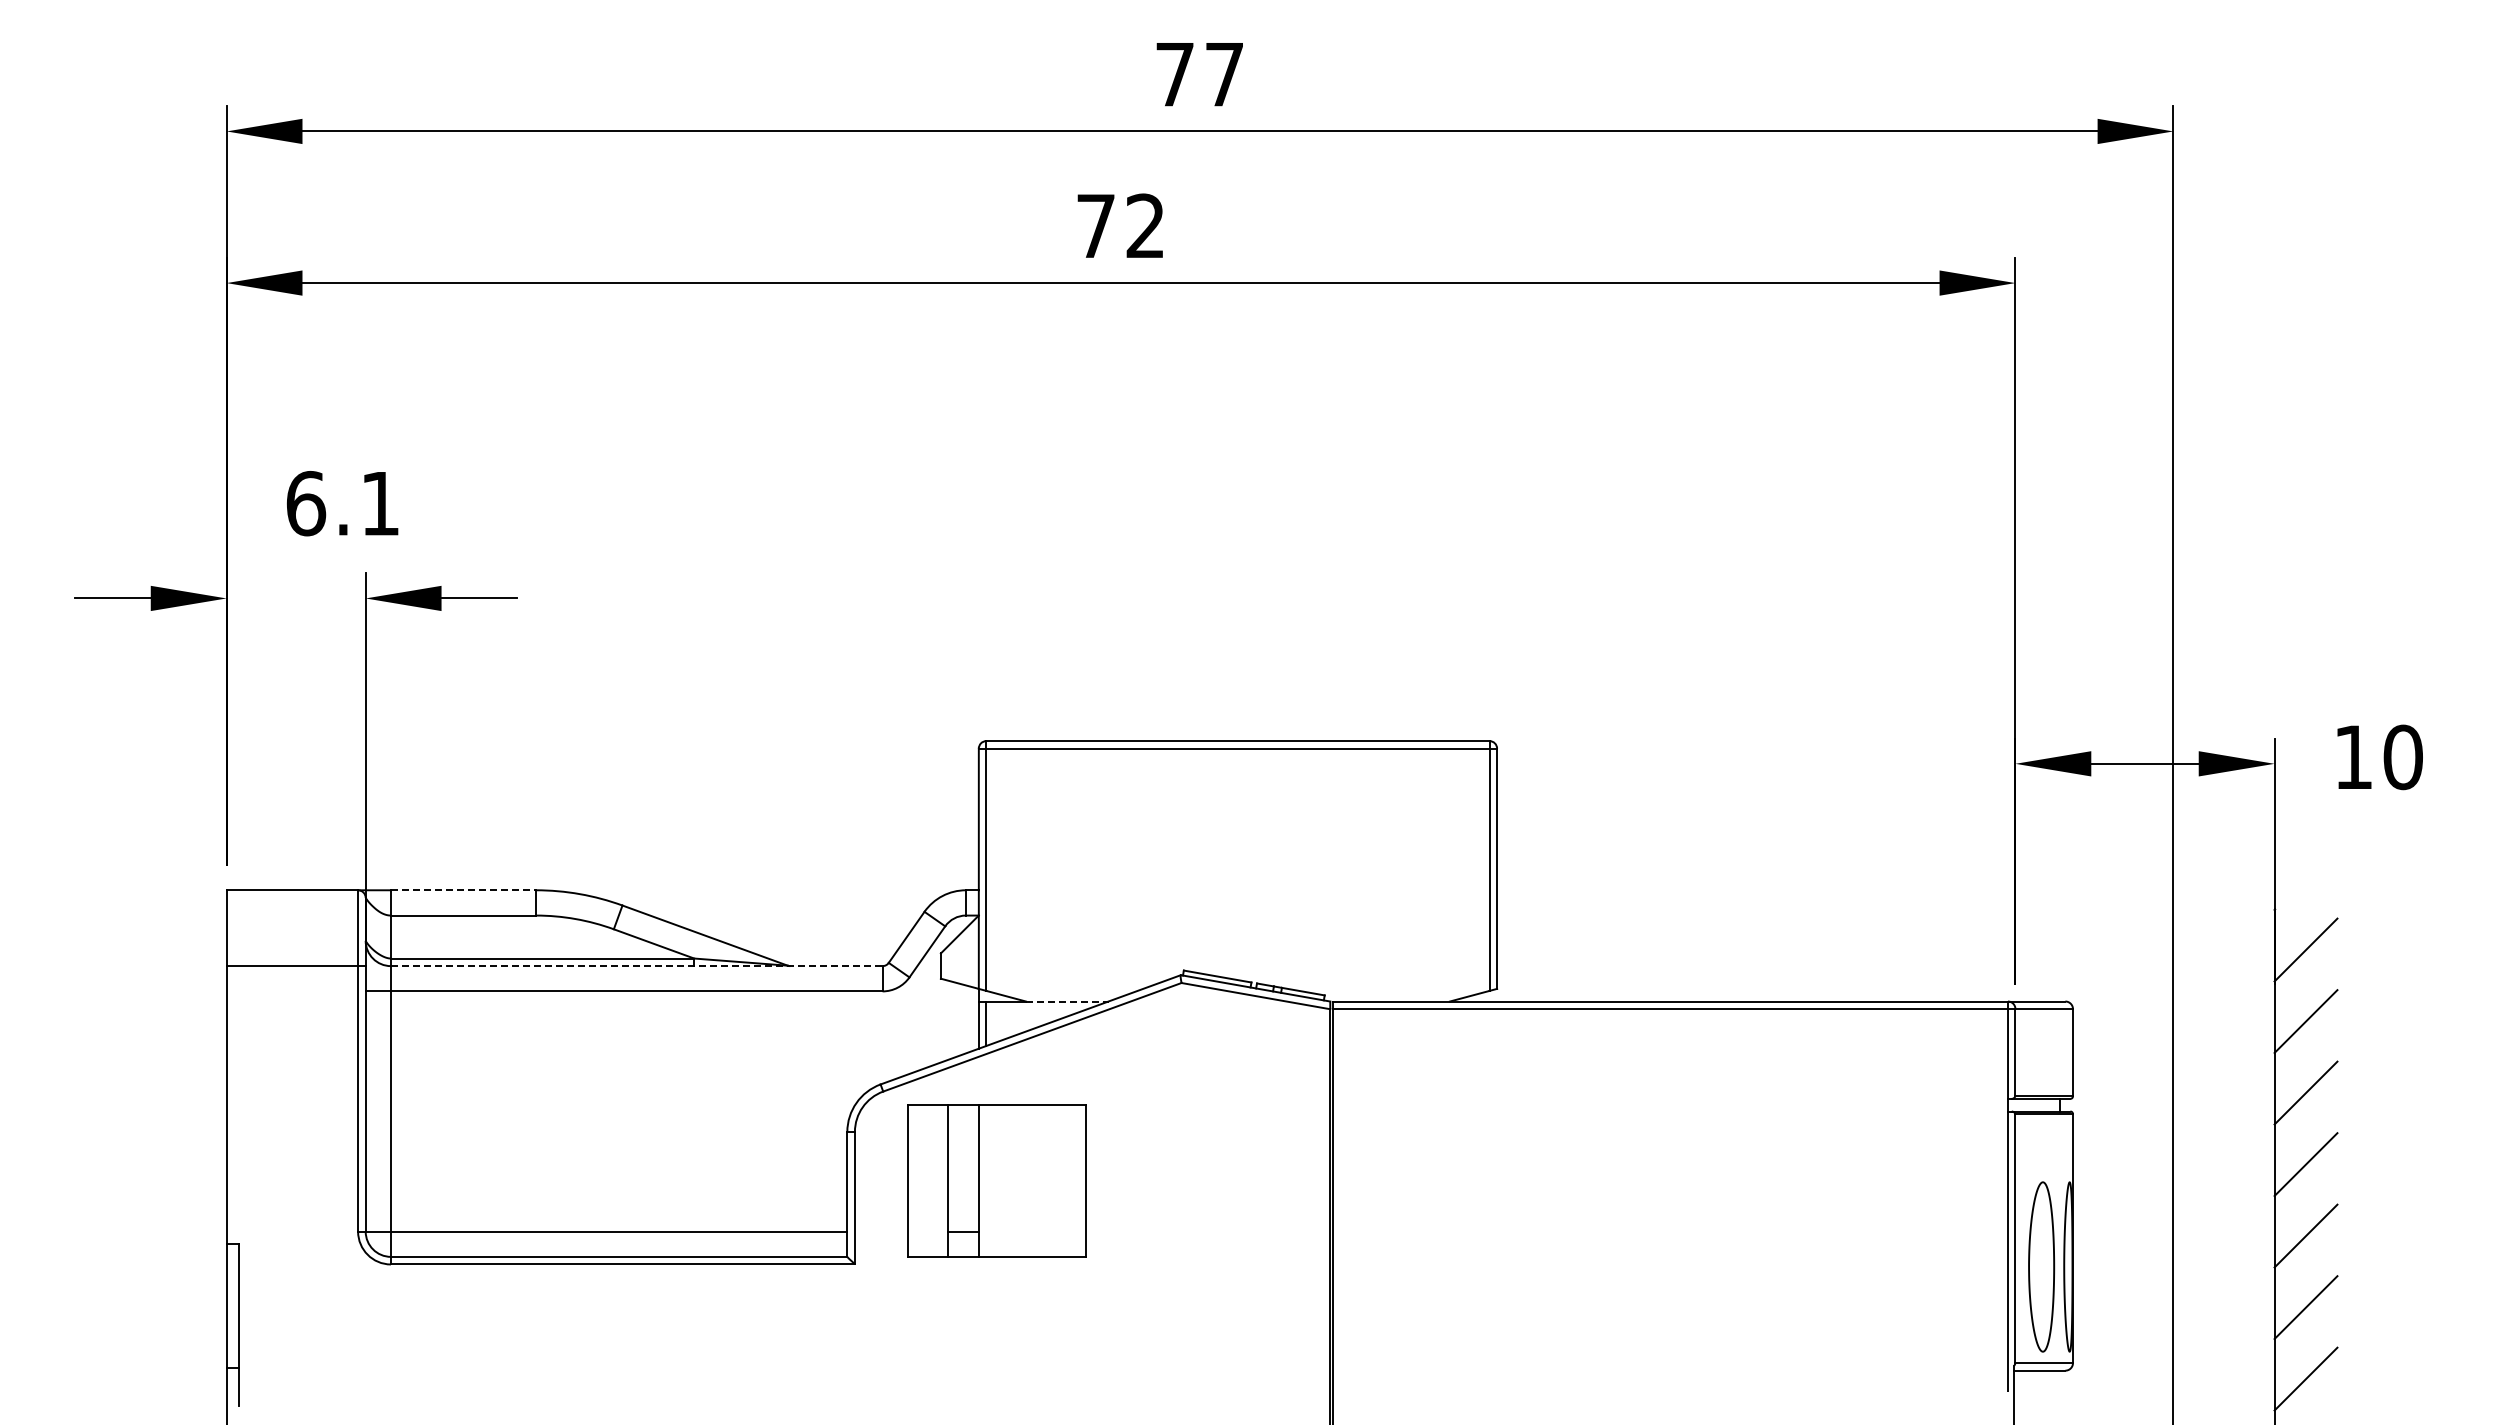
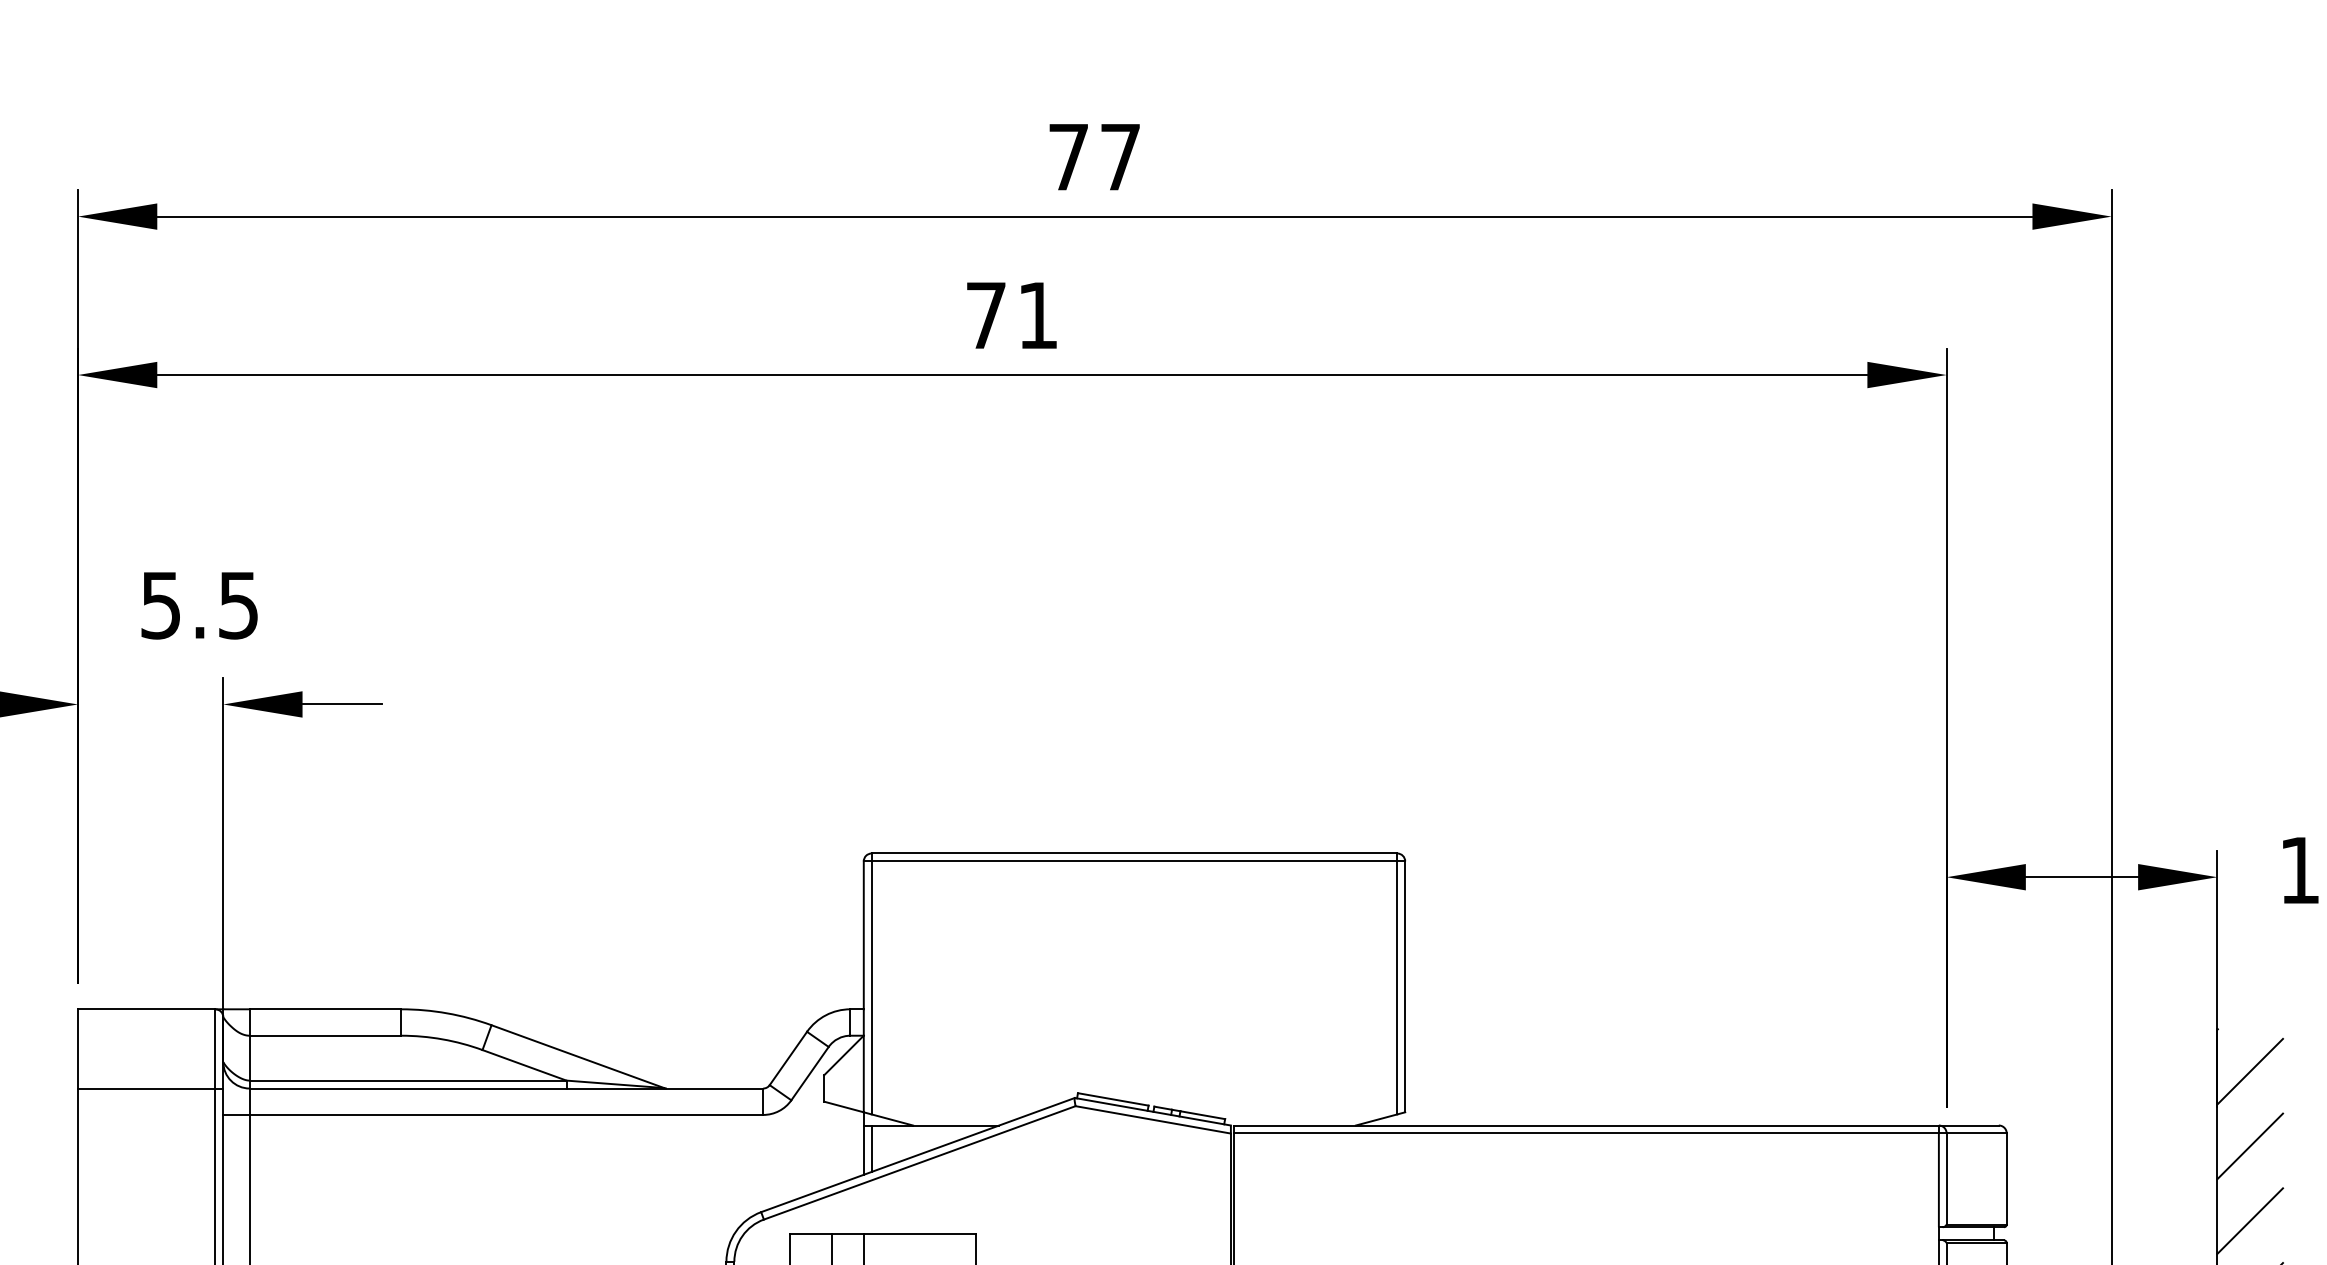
text: (1144, 225) -> (1036, 314), 72 -> 71
text: (342, 503) -> (199, 605), 6.1 -> 5.5
line: (463, 890) -> (325, 1009), dashed -> solid
line: (636, 966) -> (506, 1088), dashed -> solid
line: (1067, 1001) -> (956, 1125), dashed -> solid

